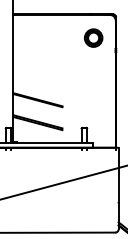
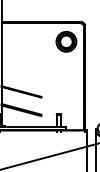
part: (93, 37) -> (66, 41), size x1.4

